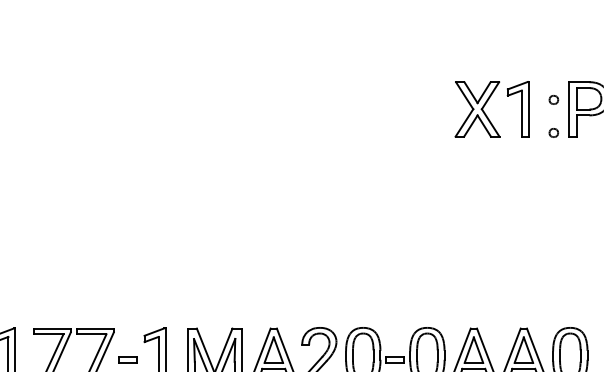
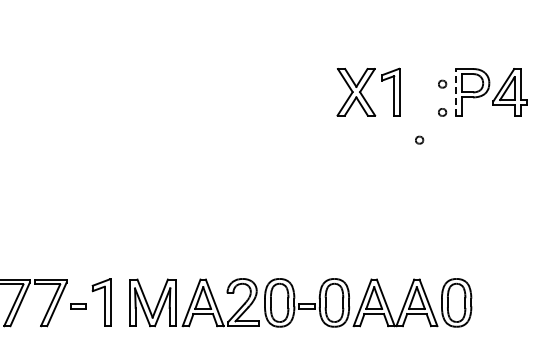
part: (491, 108) -> (368, 91), moved
line: (569, 108) -> (455, 91), solid -> dashed
part: (526, 164) -> (419, 139), added

